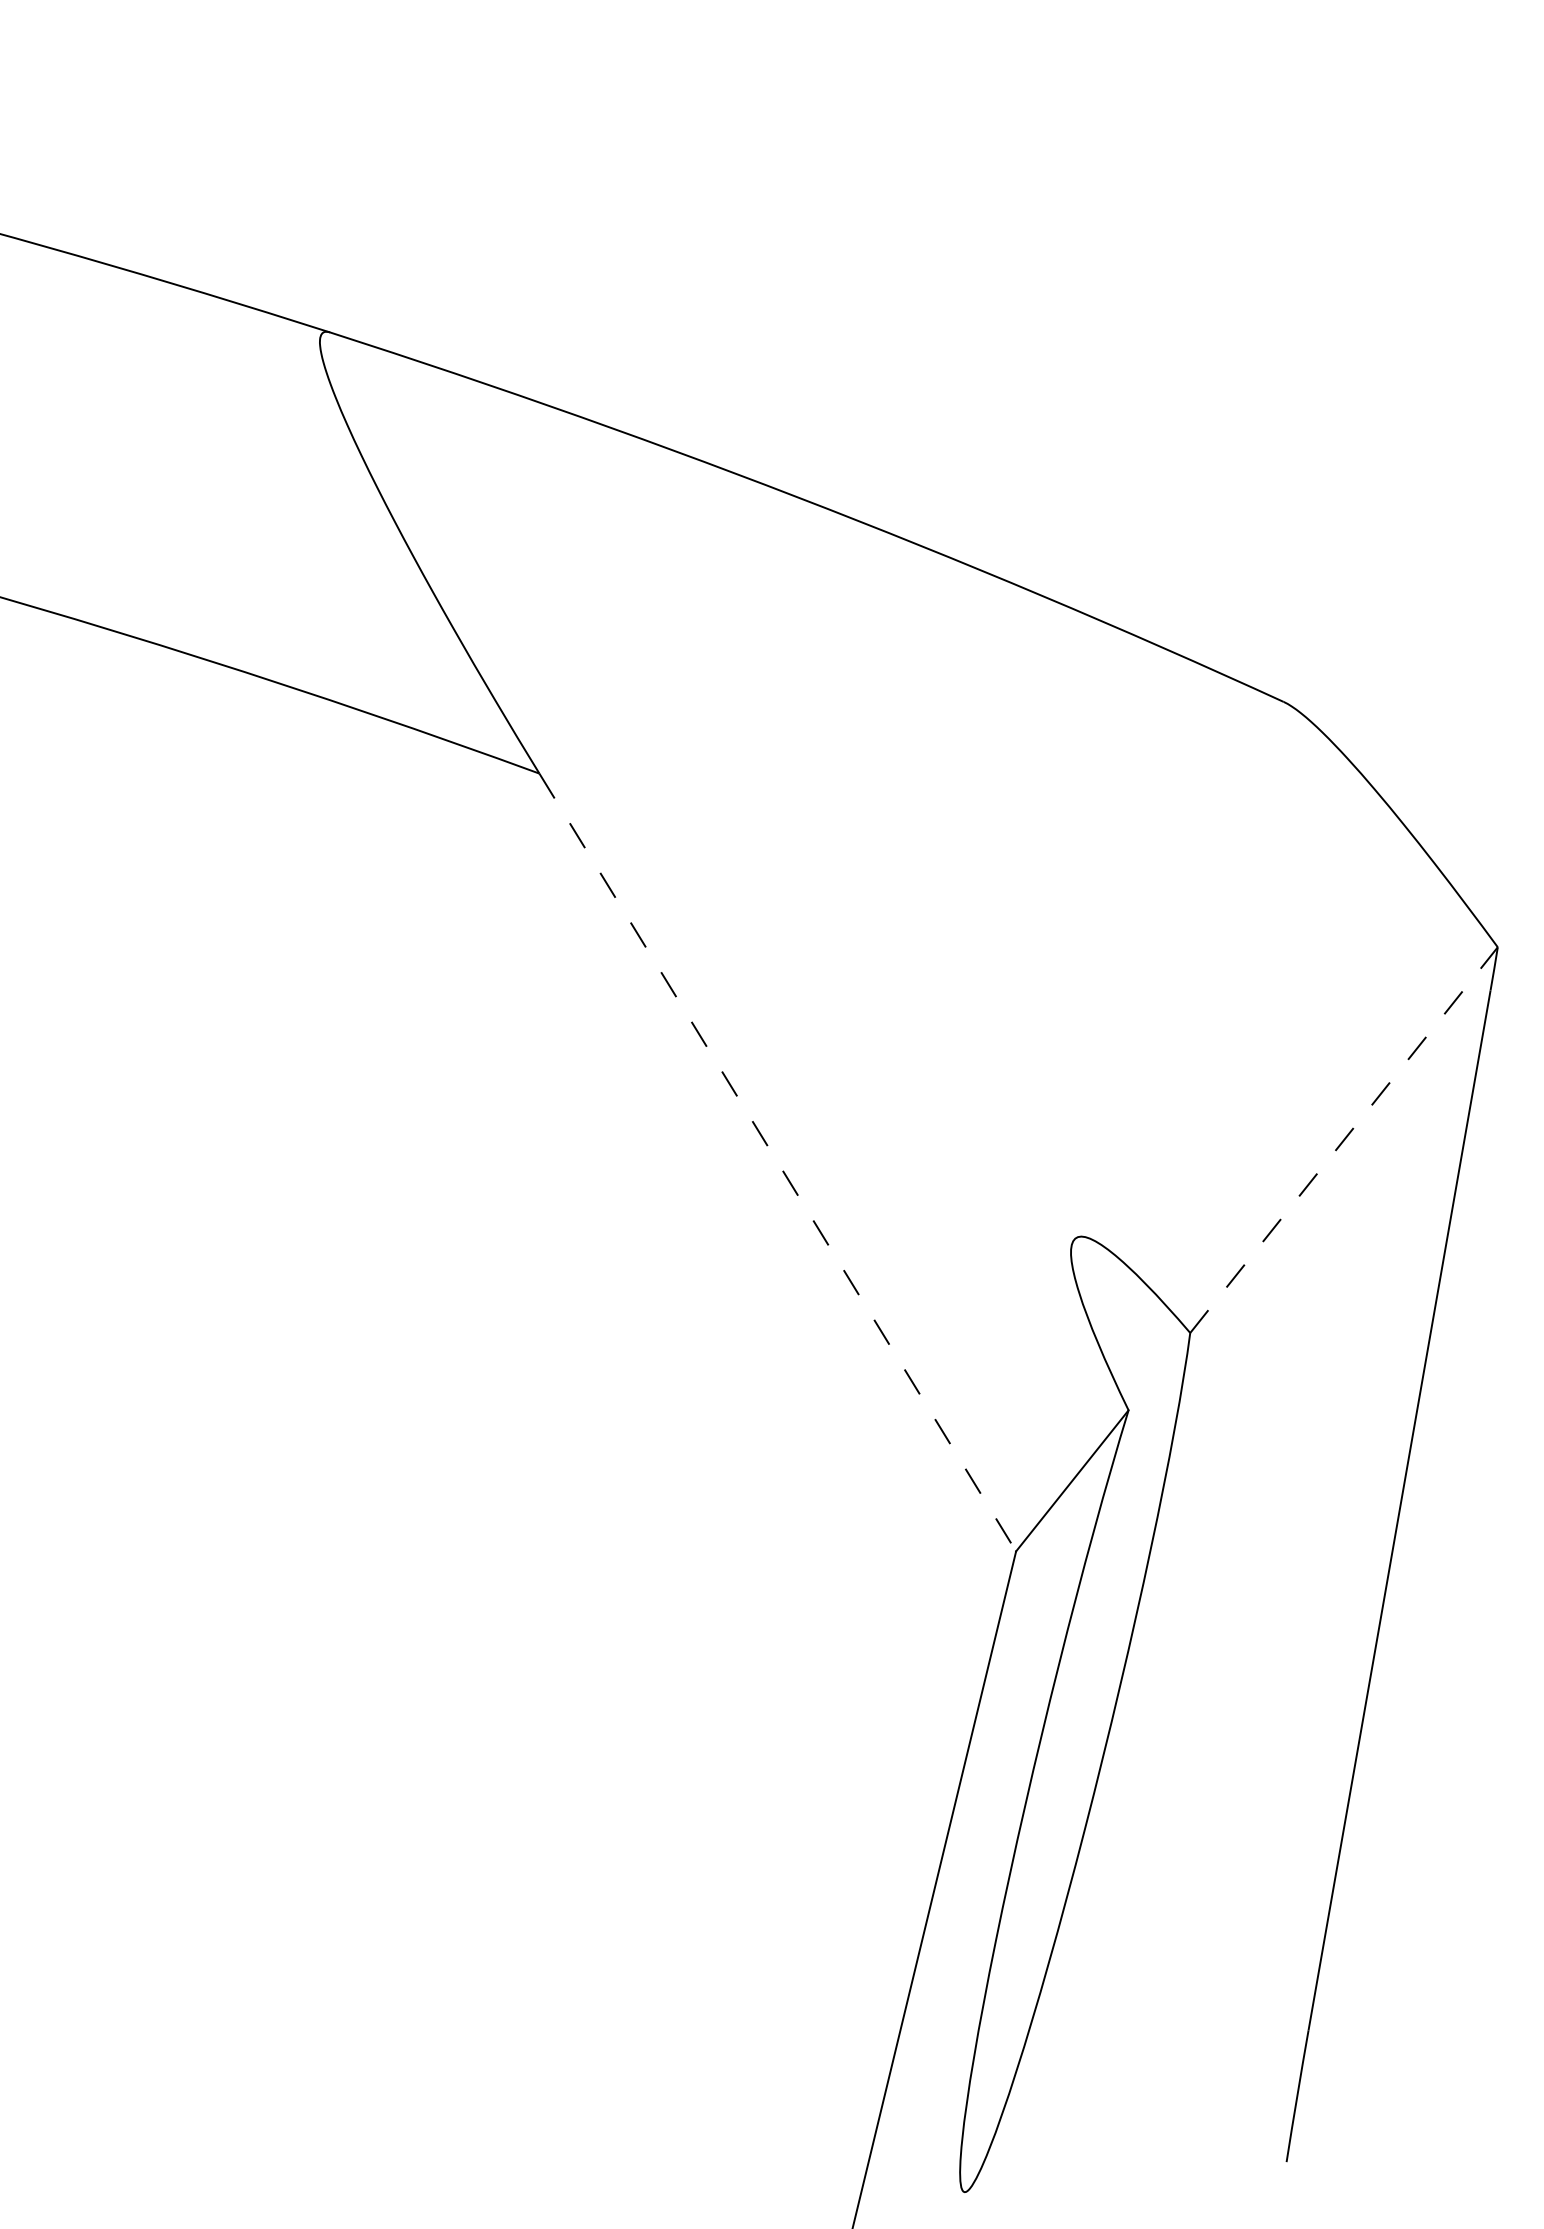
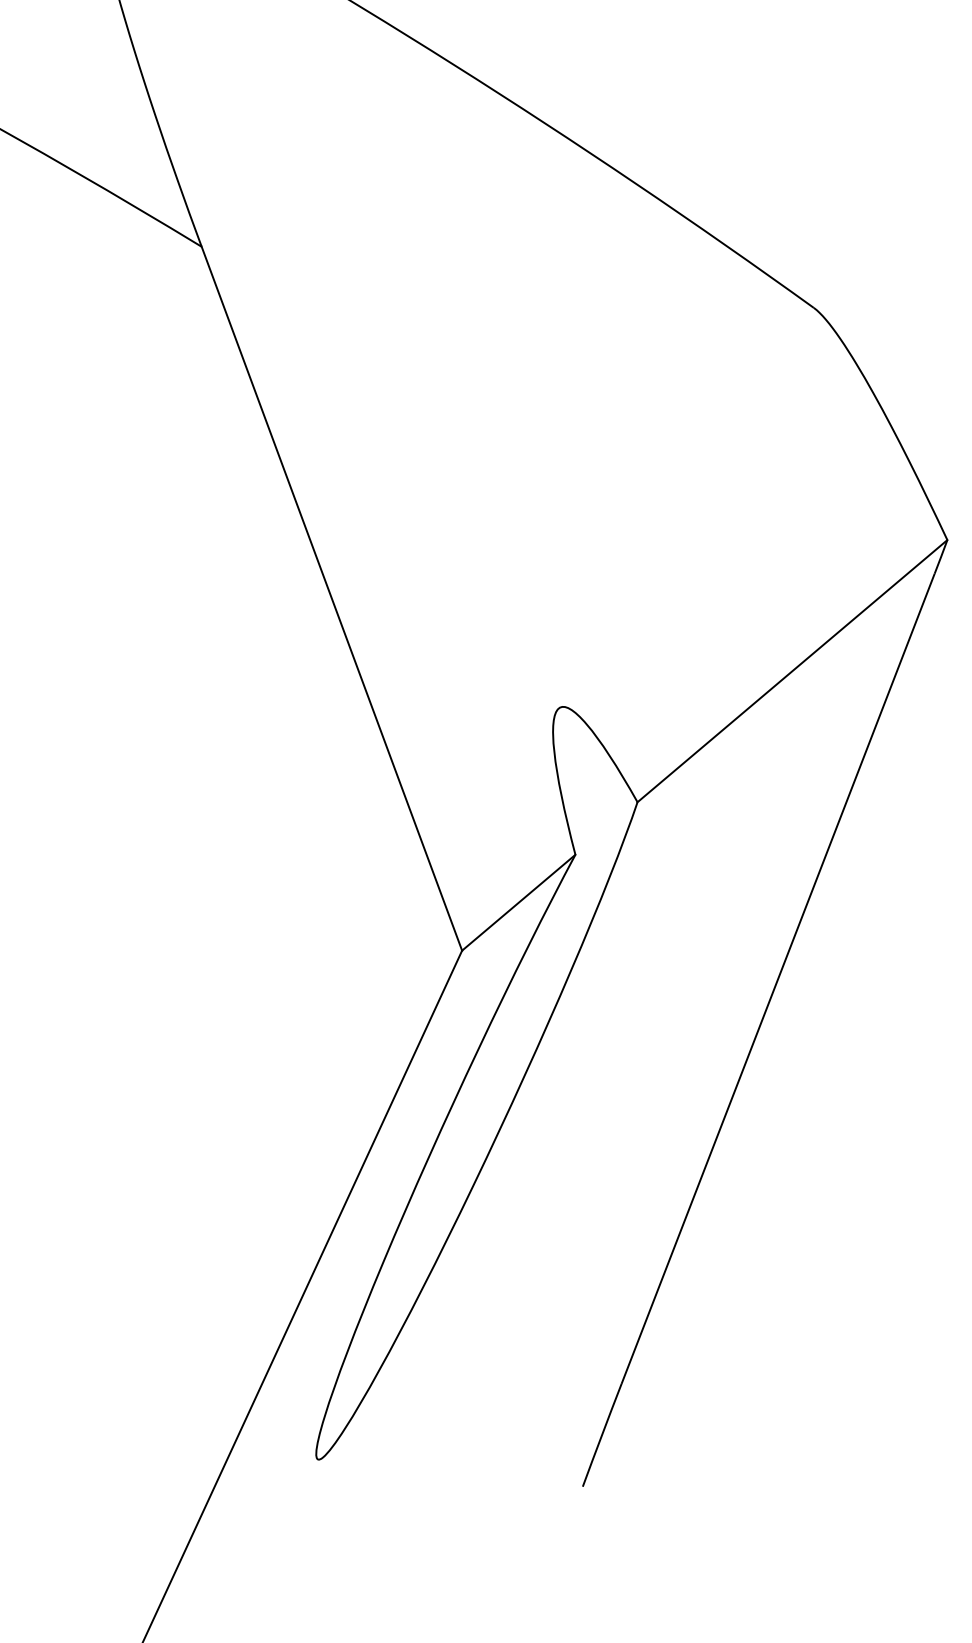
line: (1344, 1140) -> (792, 671), dashed -> solid
line: (778, 1162) -> (332, 598), dashed -> solid

